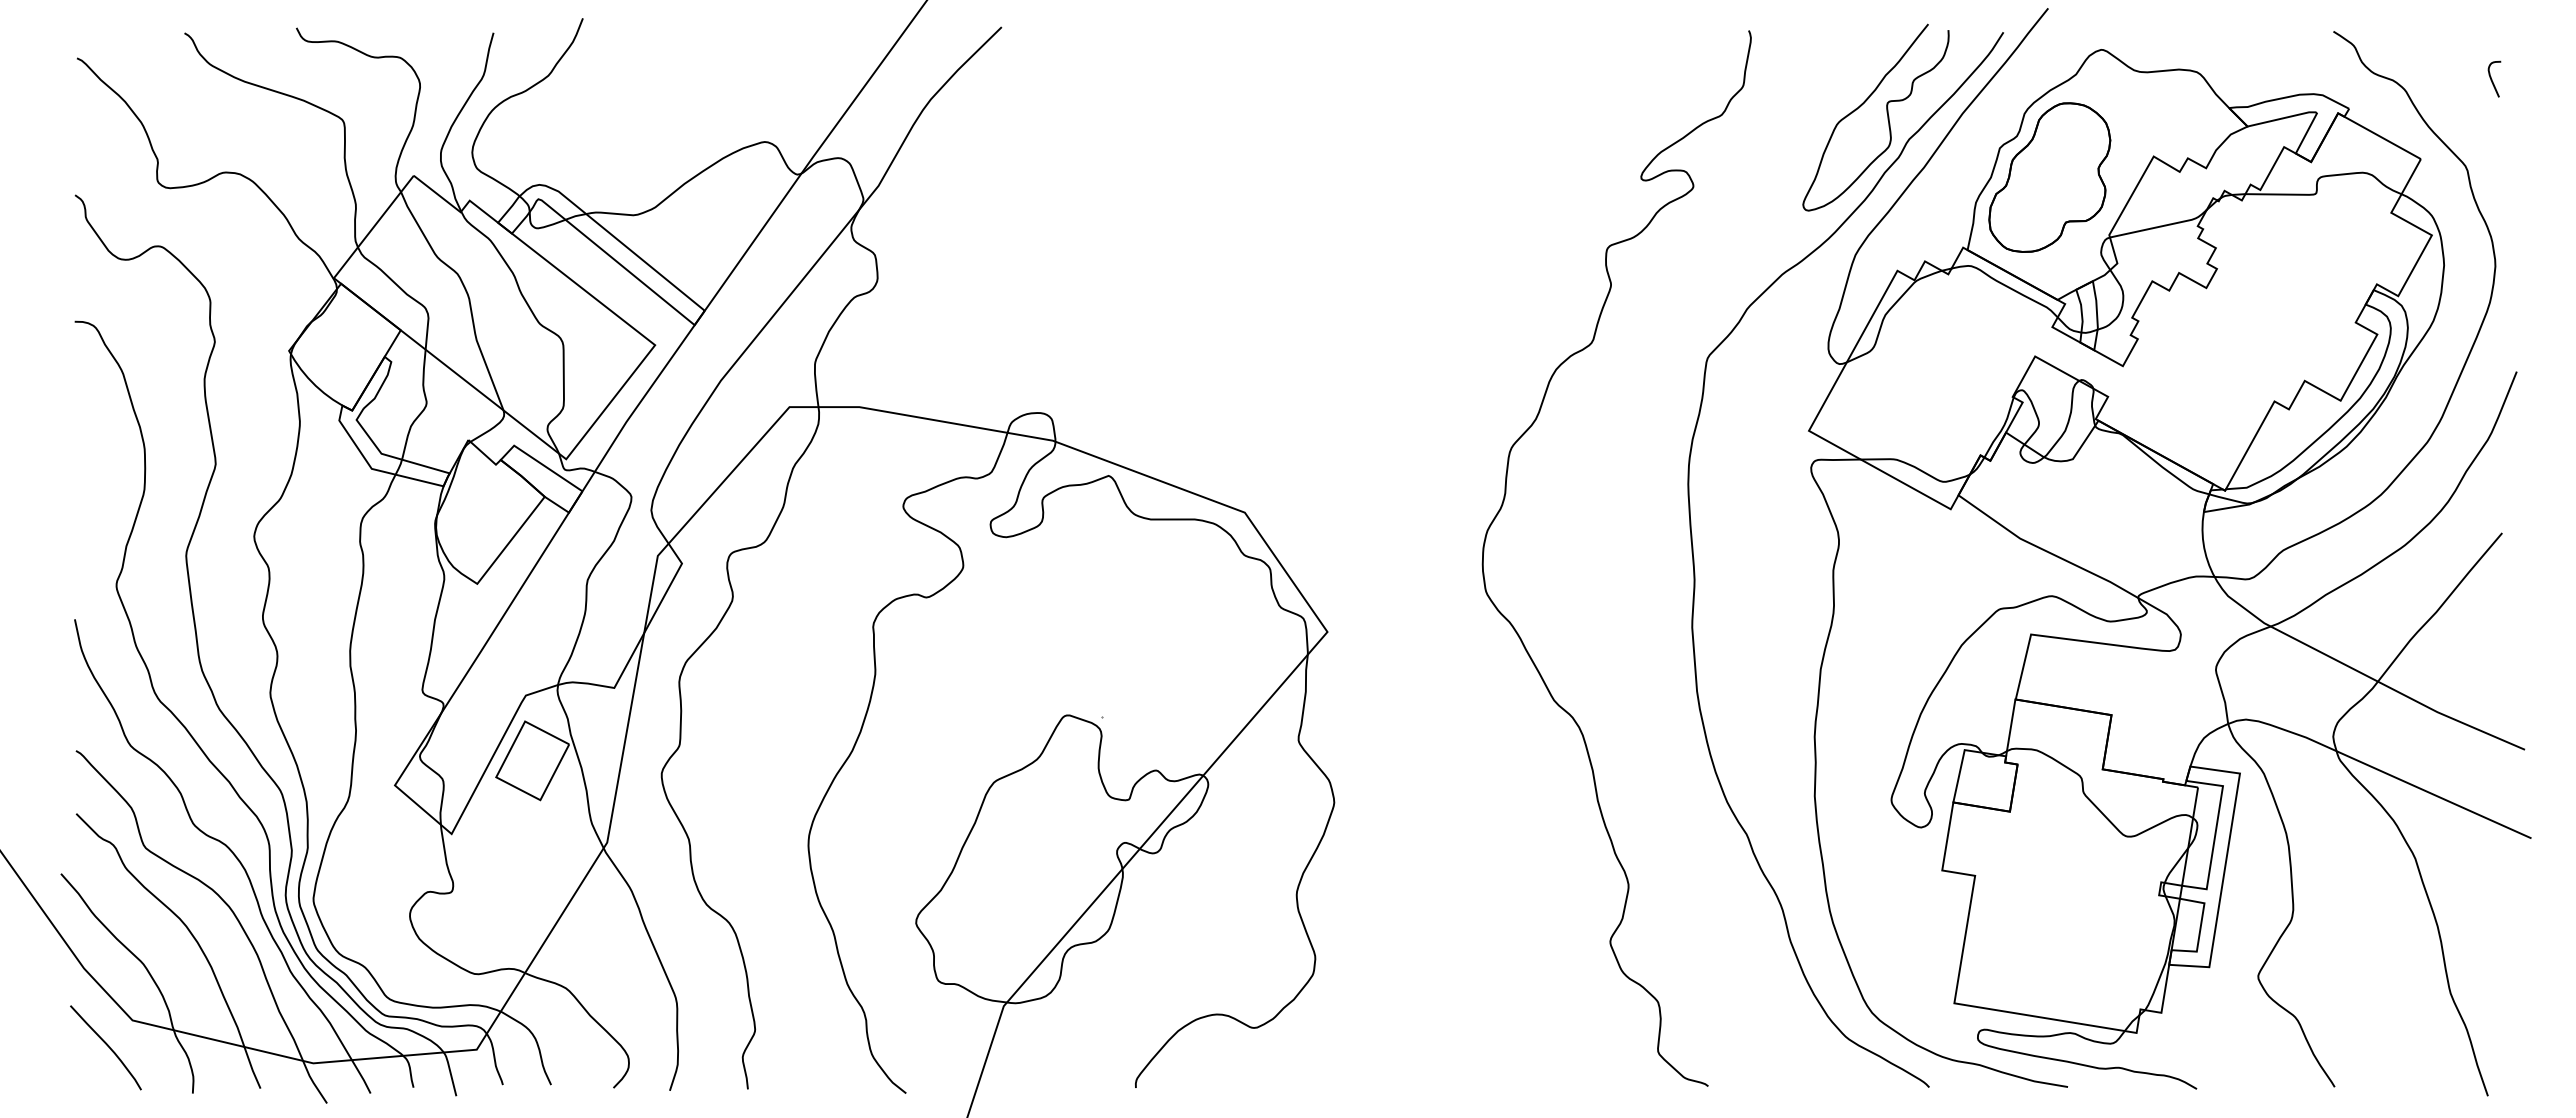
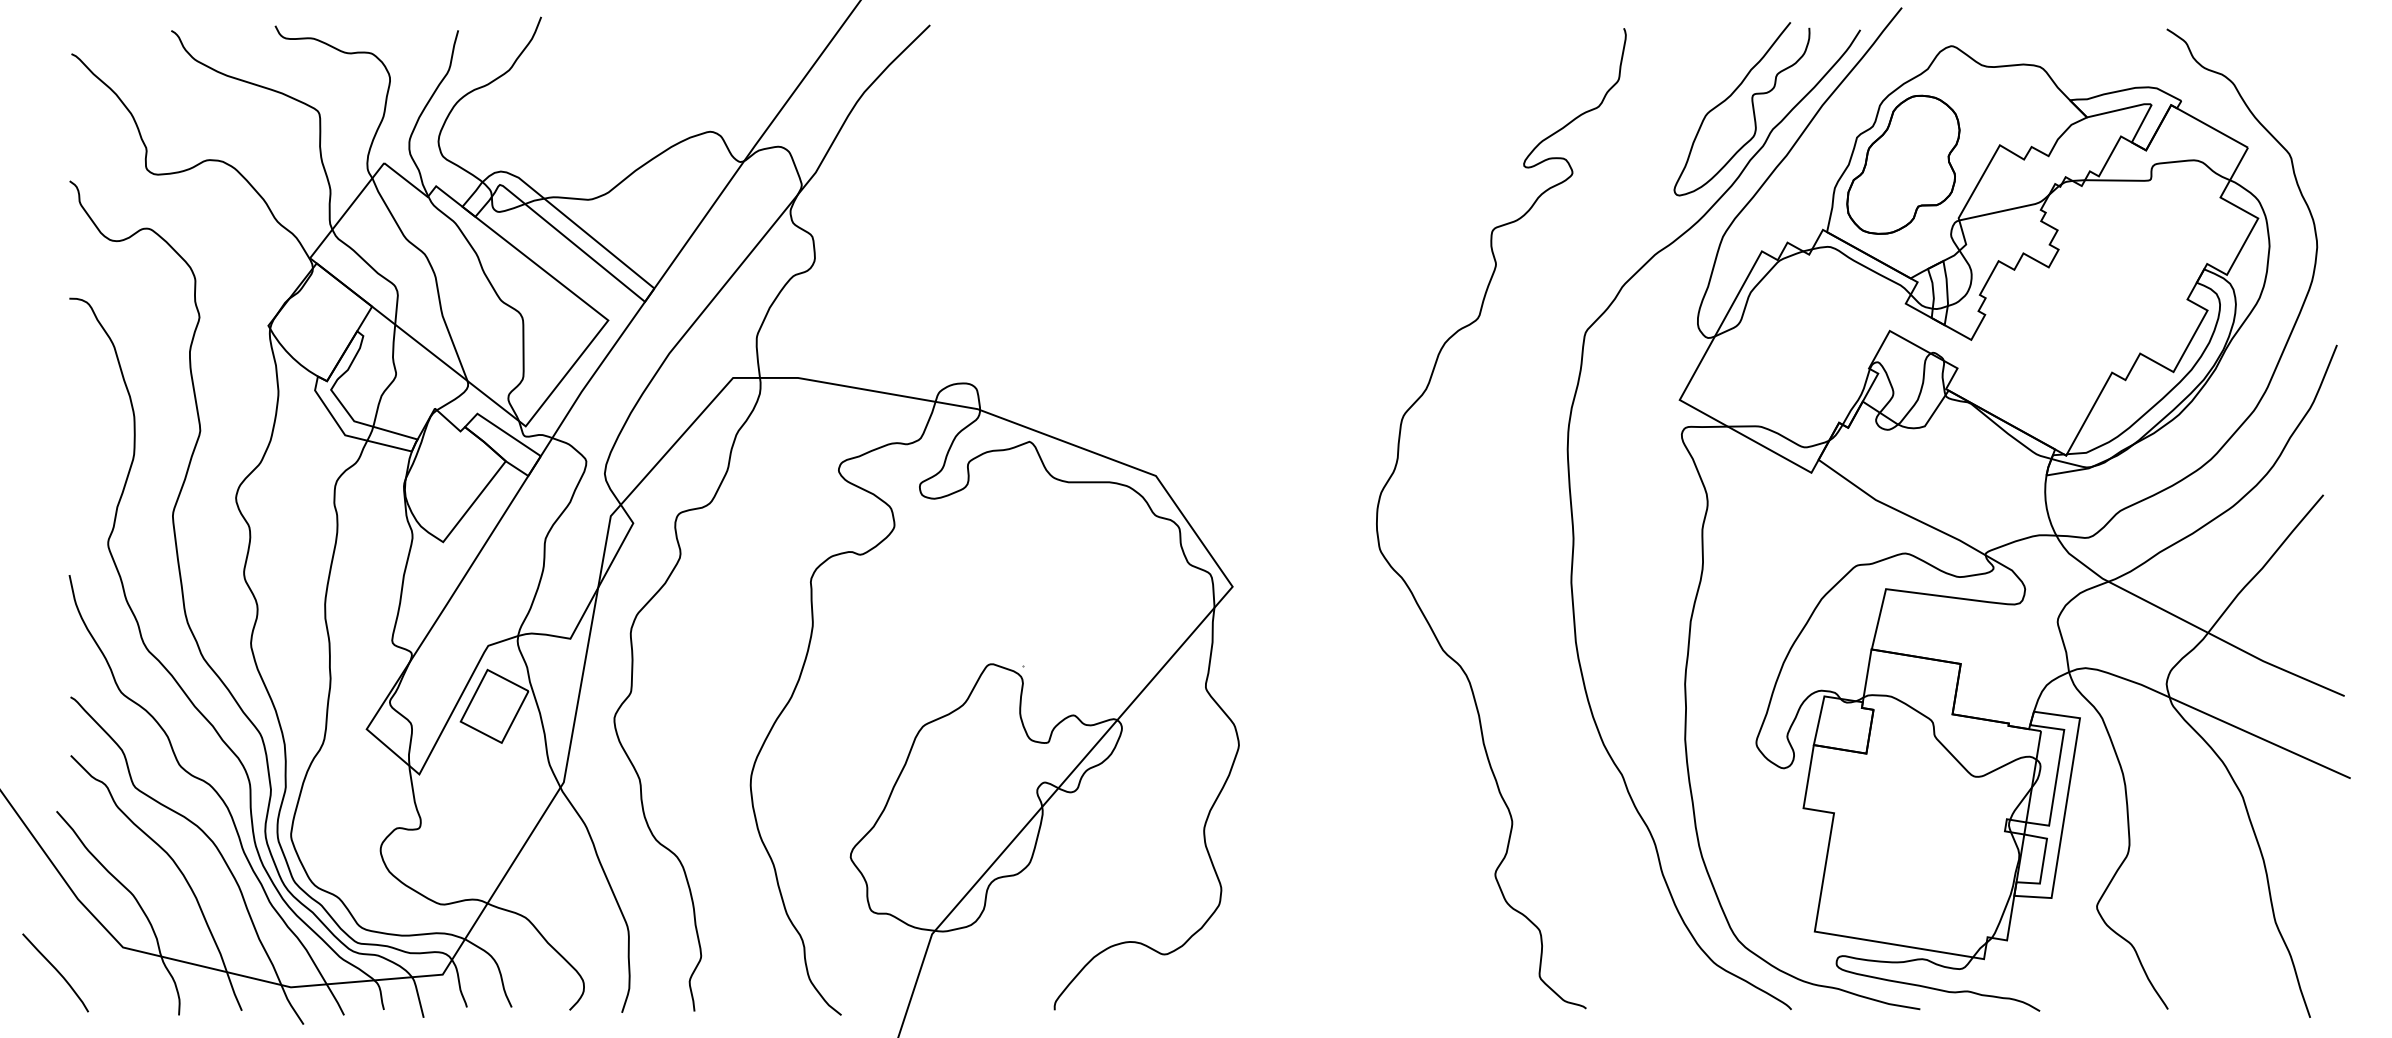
curve: (2492, 79) -> (2314, 73), removed
curve: (106, 1045) -> (56, 970), moved

